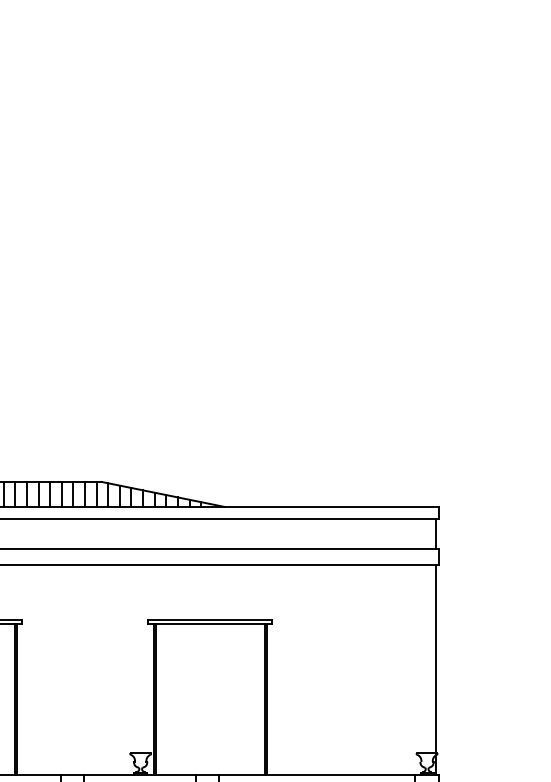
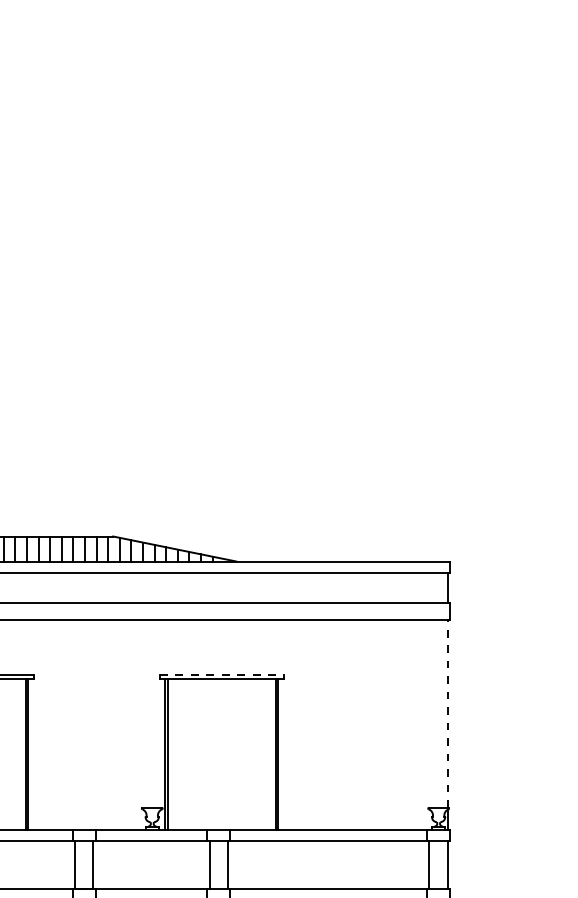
line: (209, 619) -> (221, 674), solid -> dashed
line: (435, 658) -> (447, 713), solid -> dashed

